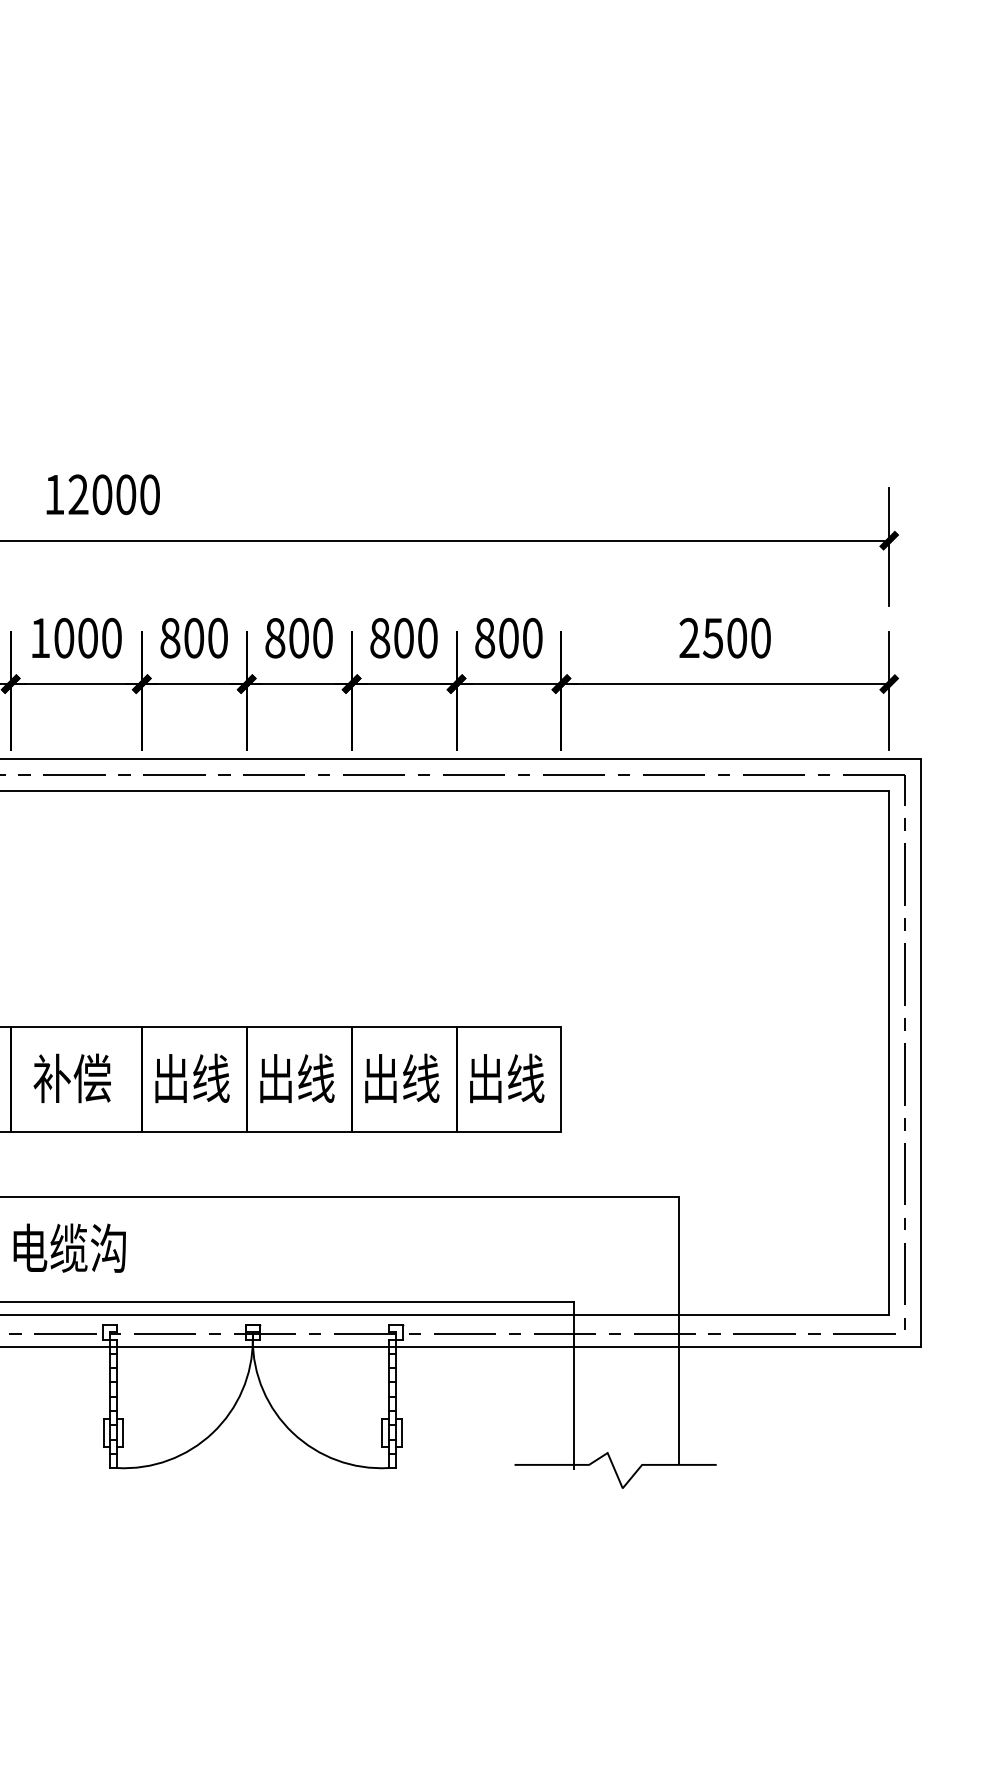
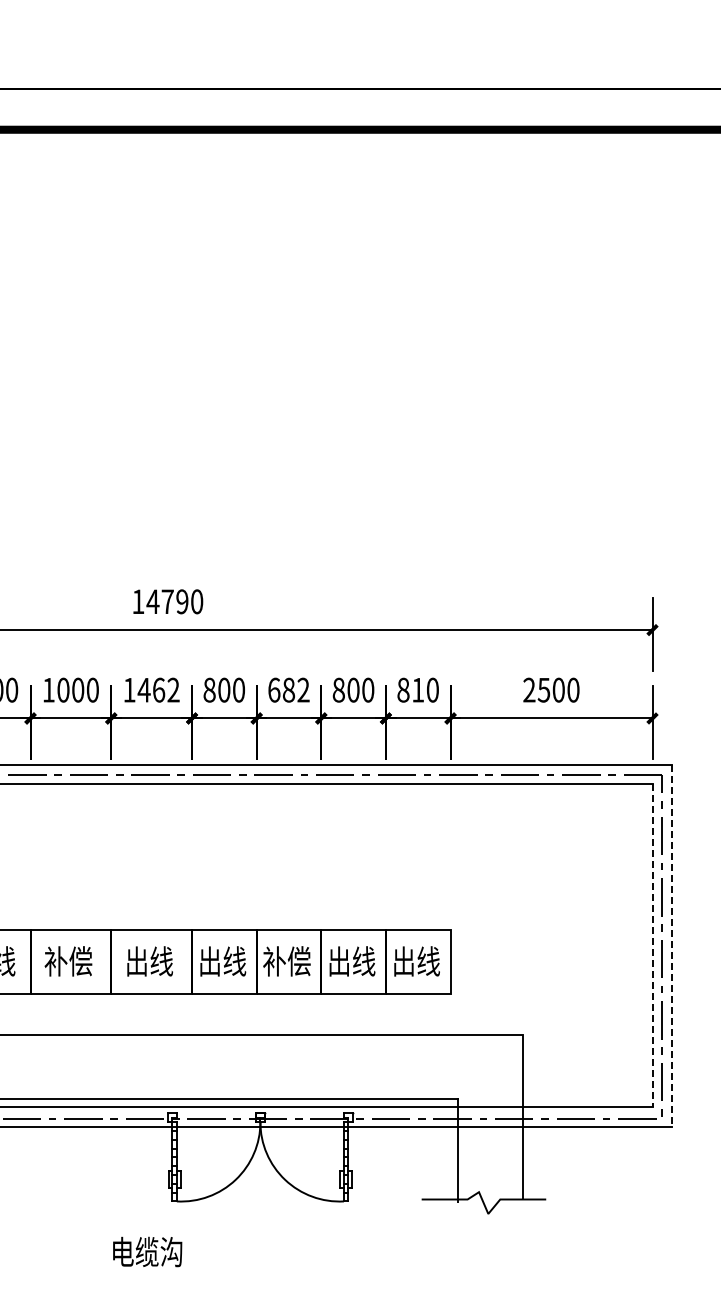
text: (101, 494) -> (167, 601), 12000 -> 14790
text: (87, 637) -> (158, 689), 1000 -> 1462
text: (298, 637) -> (288, 689), 800 -> 682
text: (509, 637) -> (418, 689), 800 -> 810
line: (889, 1052) -> (652, 945), solid -> dashed
line: (920, 1052) -> (671, 945), solid -> dashed
text: (72, 1078) -> (149, 961), 补偿 -> 出线
text: (295, 1078) -> (286, 961), 出线 -> 补偿
text: (69, 1247) -> (147, 1251), moved

